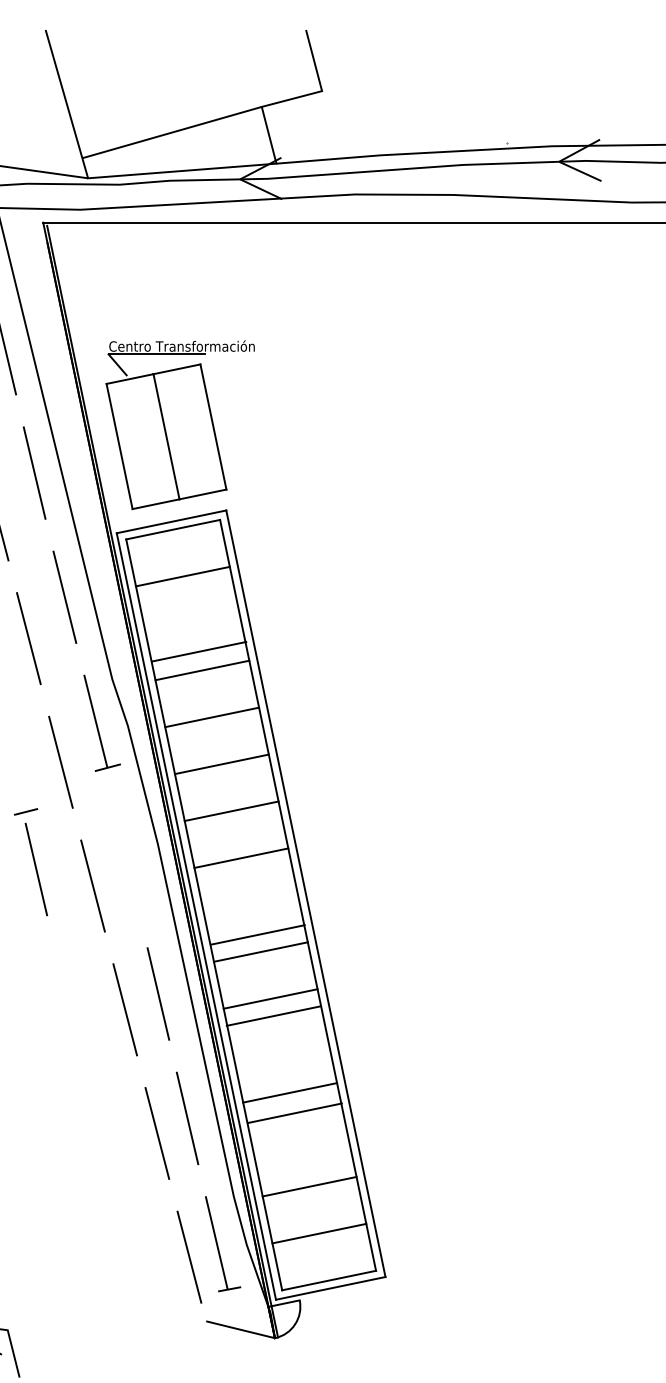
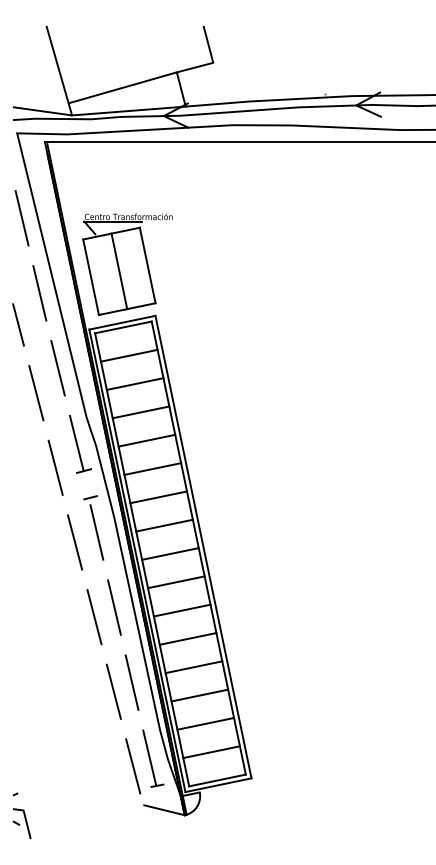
line: (198, 650) -> (134, 383), moved
part: (30, 861) -> (93, 527), moved
line: (257, 934) -> (170, 553), moved
line: (272, 1015) -> (187, 638), moved
line: (294, 1113) -> (199, 695), moved

